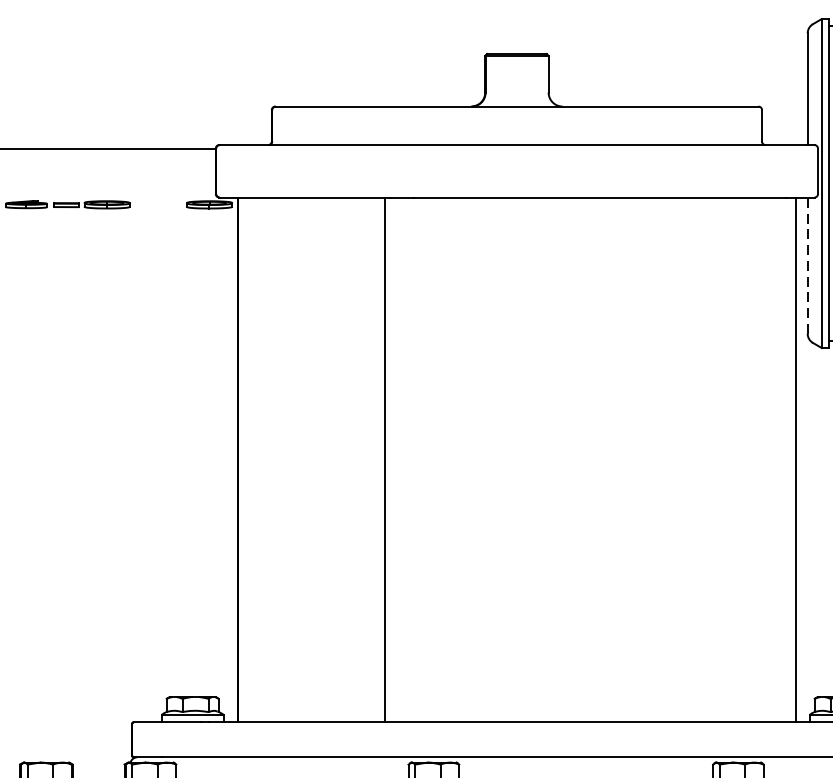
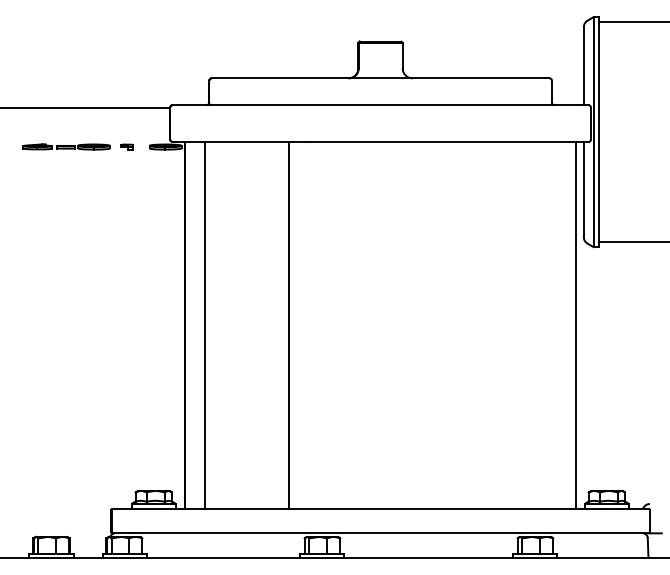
part: (153, 204) -> (126, 146), added
line: (807, 265) -> (583, 189), dashed -> solid
line: (265, 458) -> (204, 324), added

